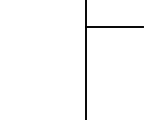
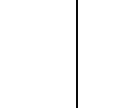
line: (113, 27) -> (102, 24), removed

